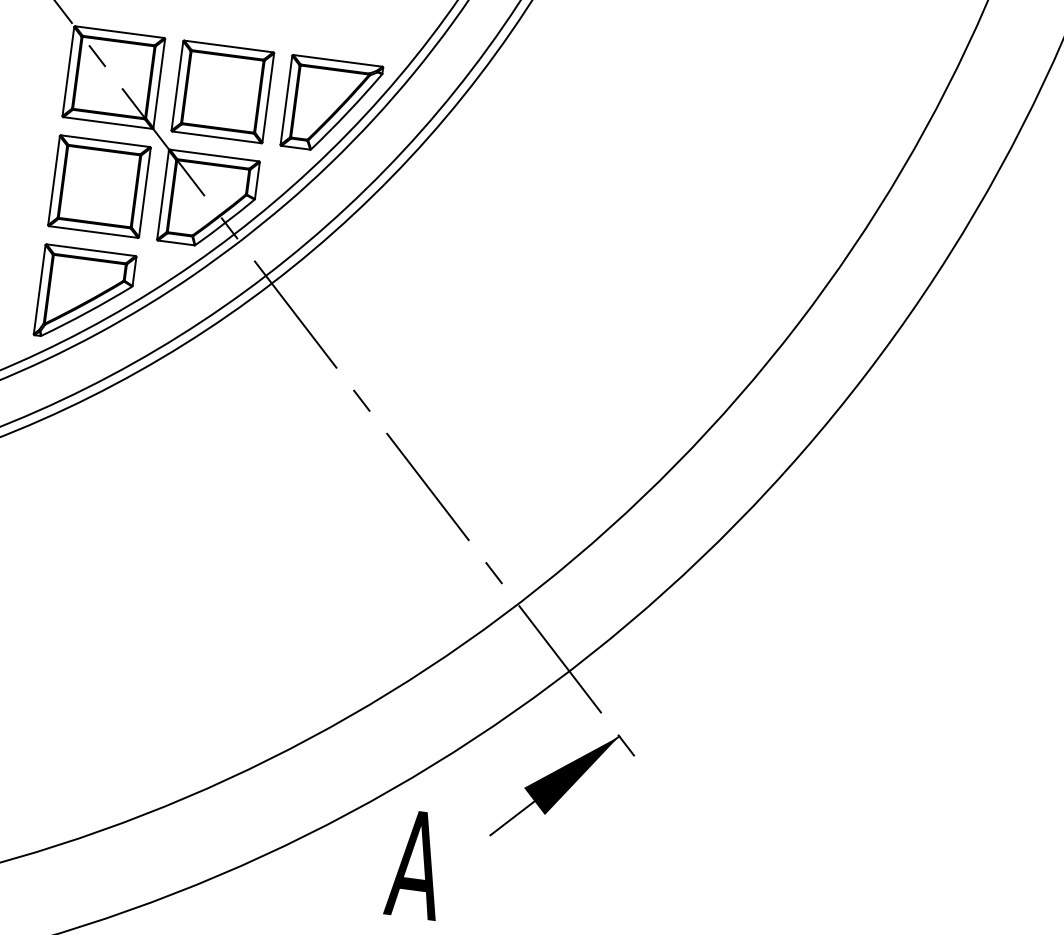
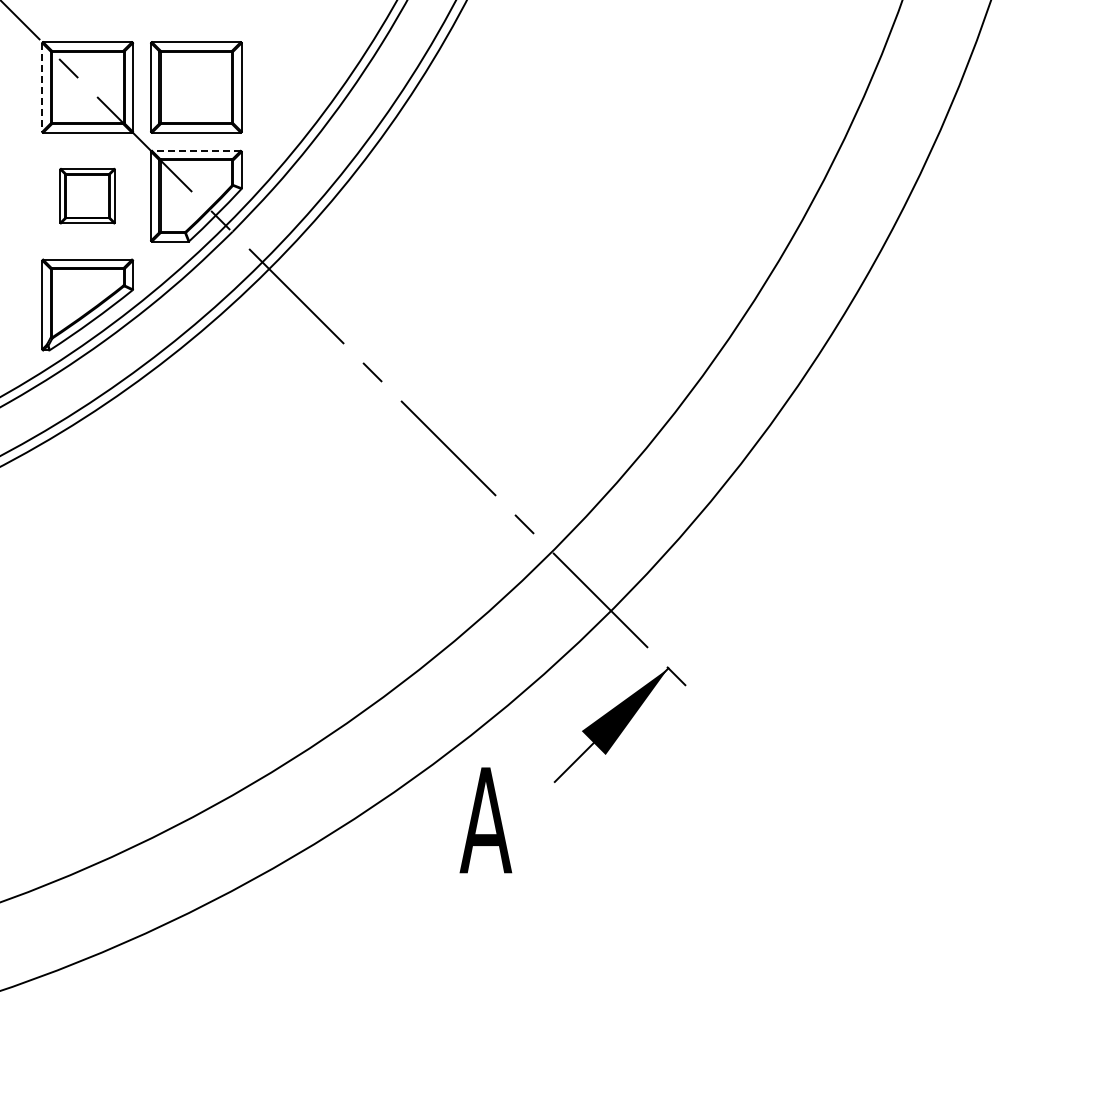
line: (68, 71) -> (42, 87), solid -> dashed
part: (331, 106) -> (304, 87), removed
line: (213, 154) -> (195, 150), solid -> dashed
part: (99, 185) -> (87, 195), size x0.6

